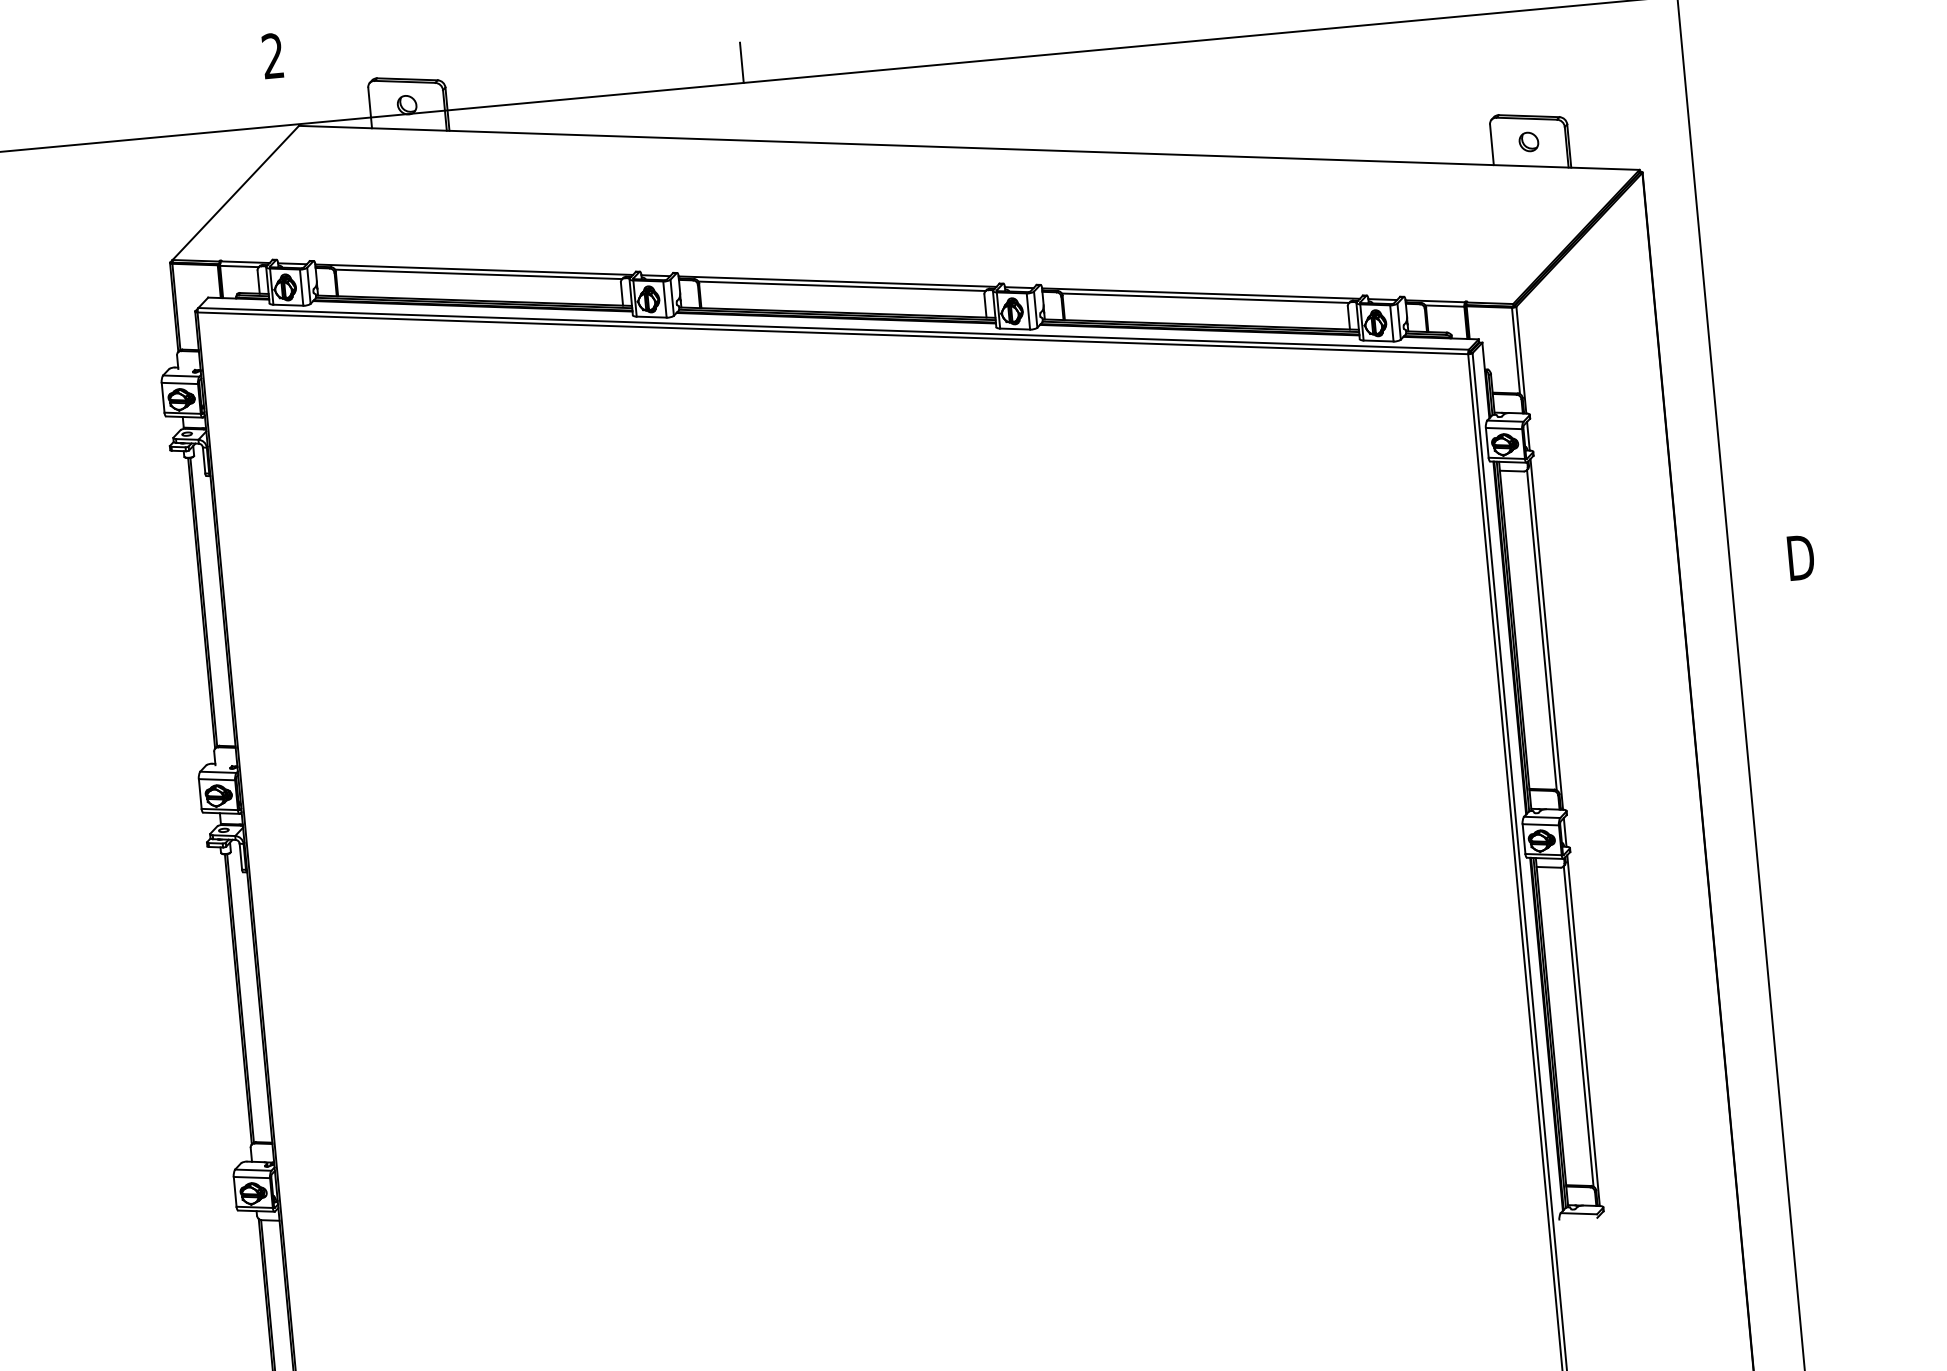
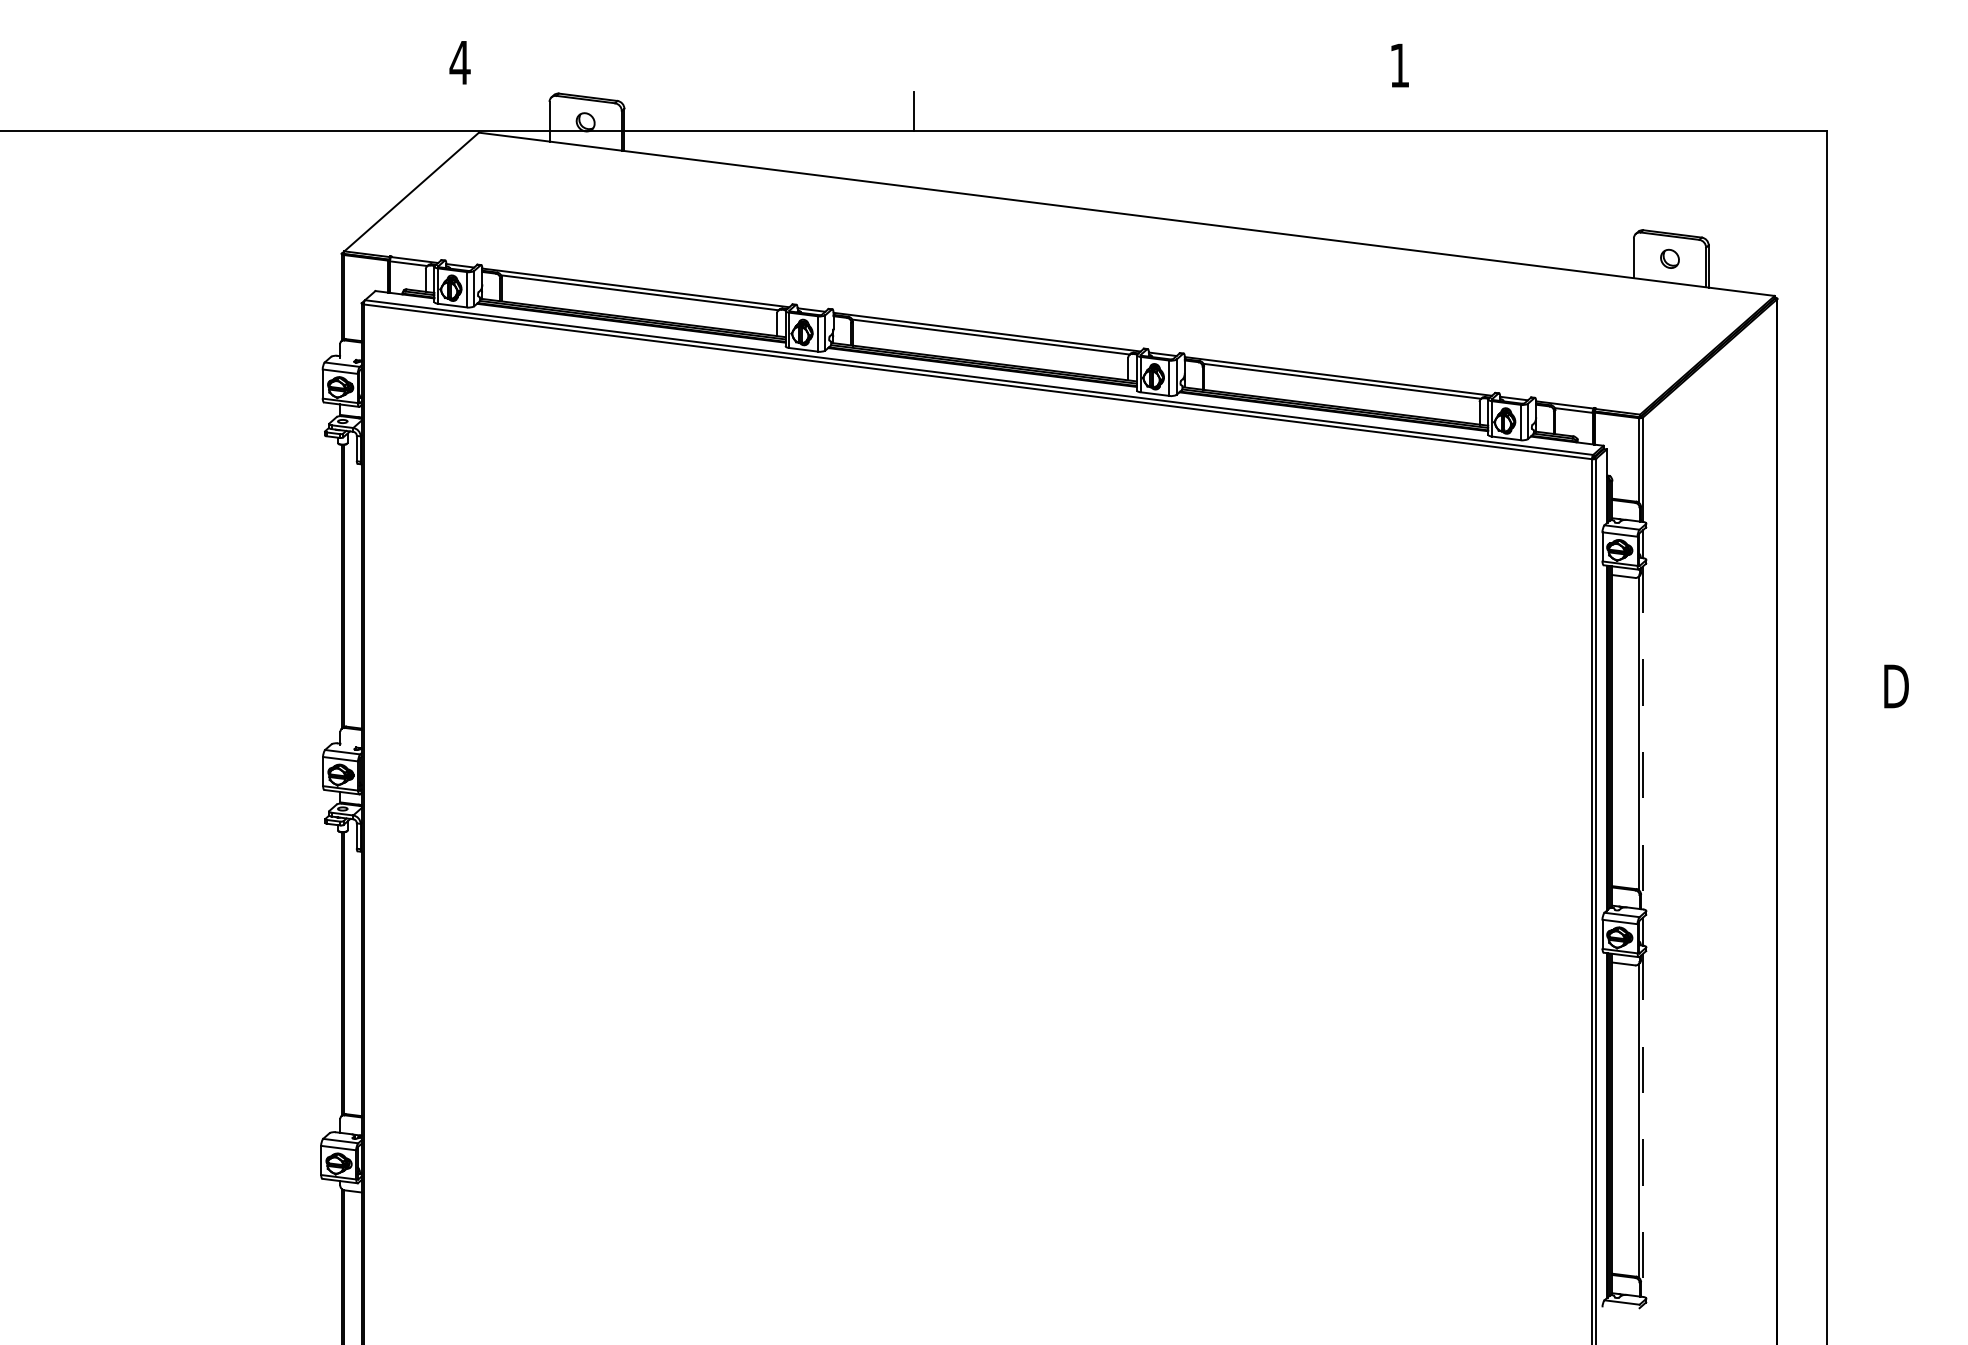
text: (272, 55) -> (459, 62), 2 -> 4
line: (1547, 633) -> (1643, 737), solid -> dashed
line: (1584, 1030) -> (1643, 1125), solid -> dashed

